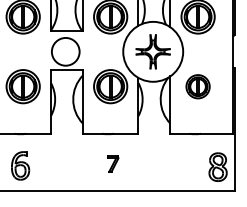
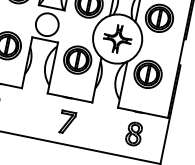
part: (197, 86) -> (147, 74), size x1.43
part: (113, 163) -> (67, 122), size x1.67
part: (217, 166) -> (133, 133), moved

